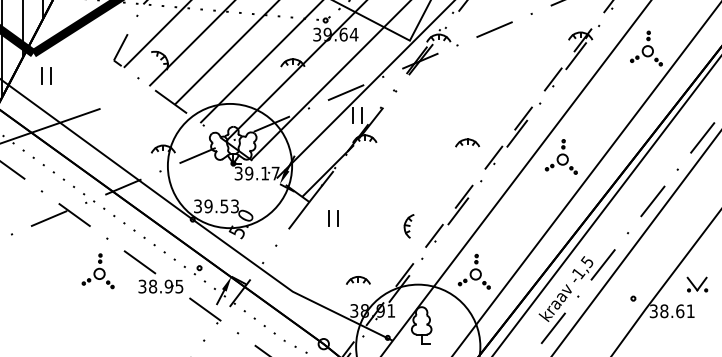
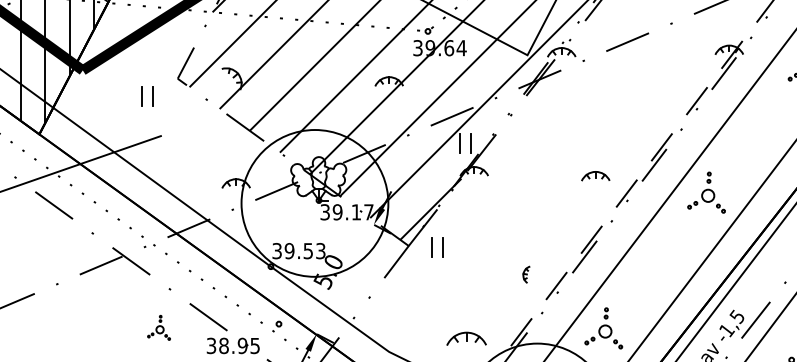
part: (46, 75) -> (147, 96), moved
part: (333, 218) -> (437, 247), moved
part: (408, 226) -> (525, 274), size x0.6
part: (97, 271) -> (158, 328), size x0.6
part: (358, 280) -> (466, 338), size x1.4

